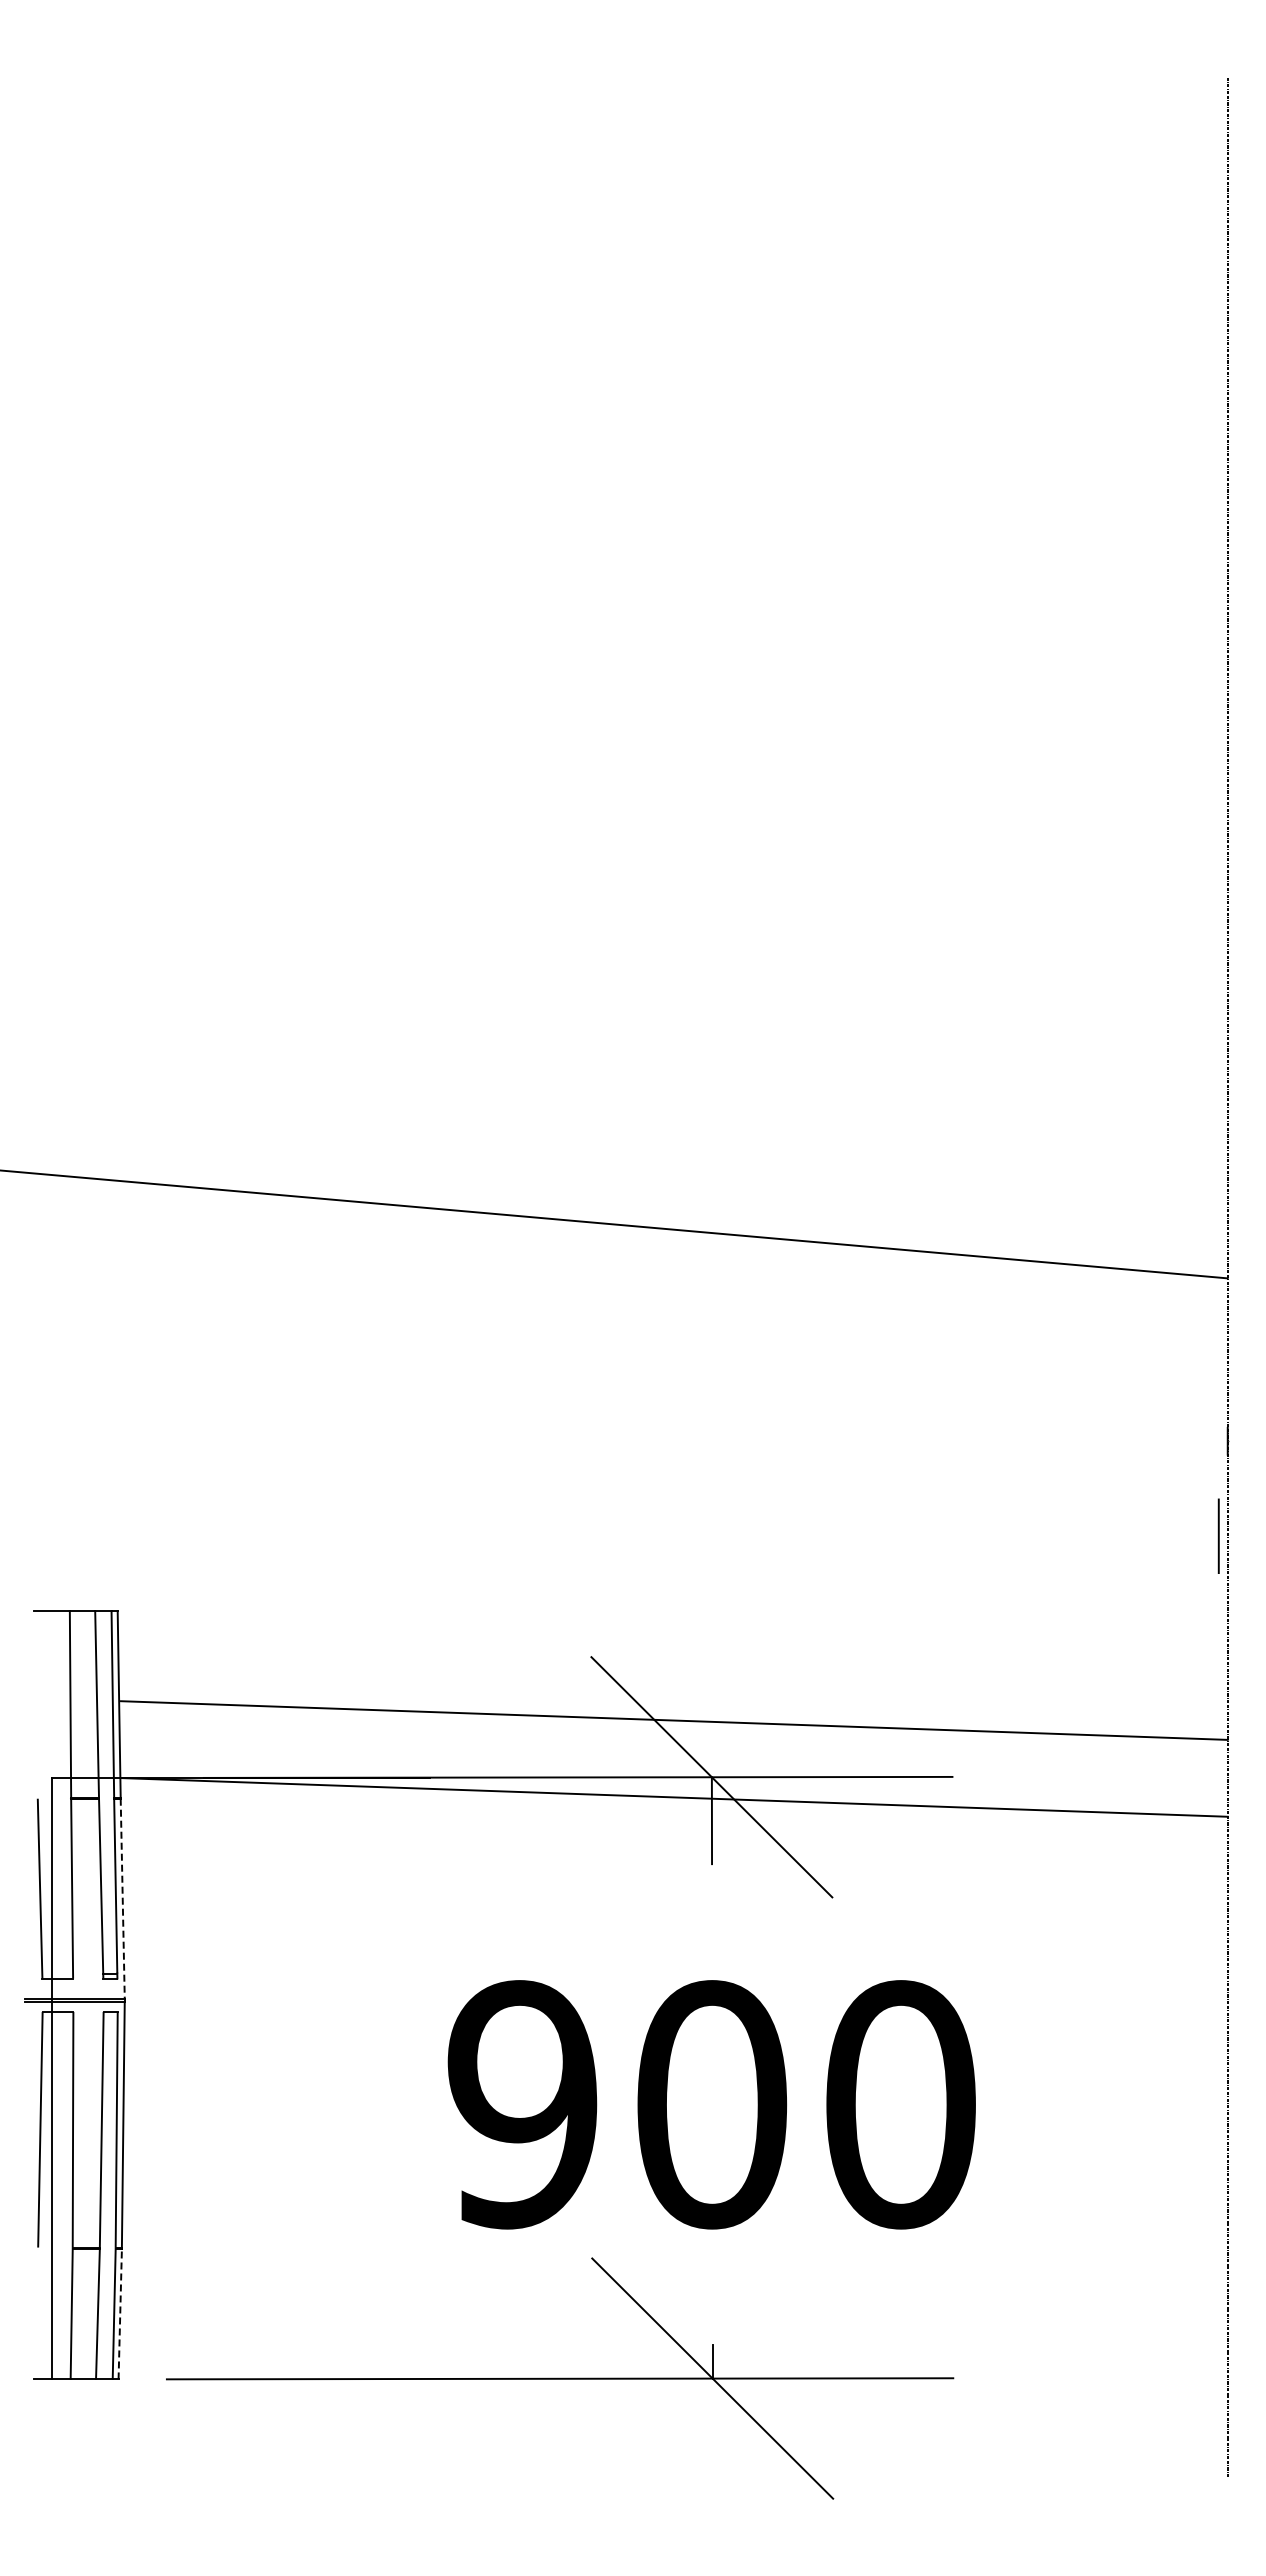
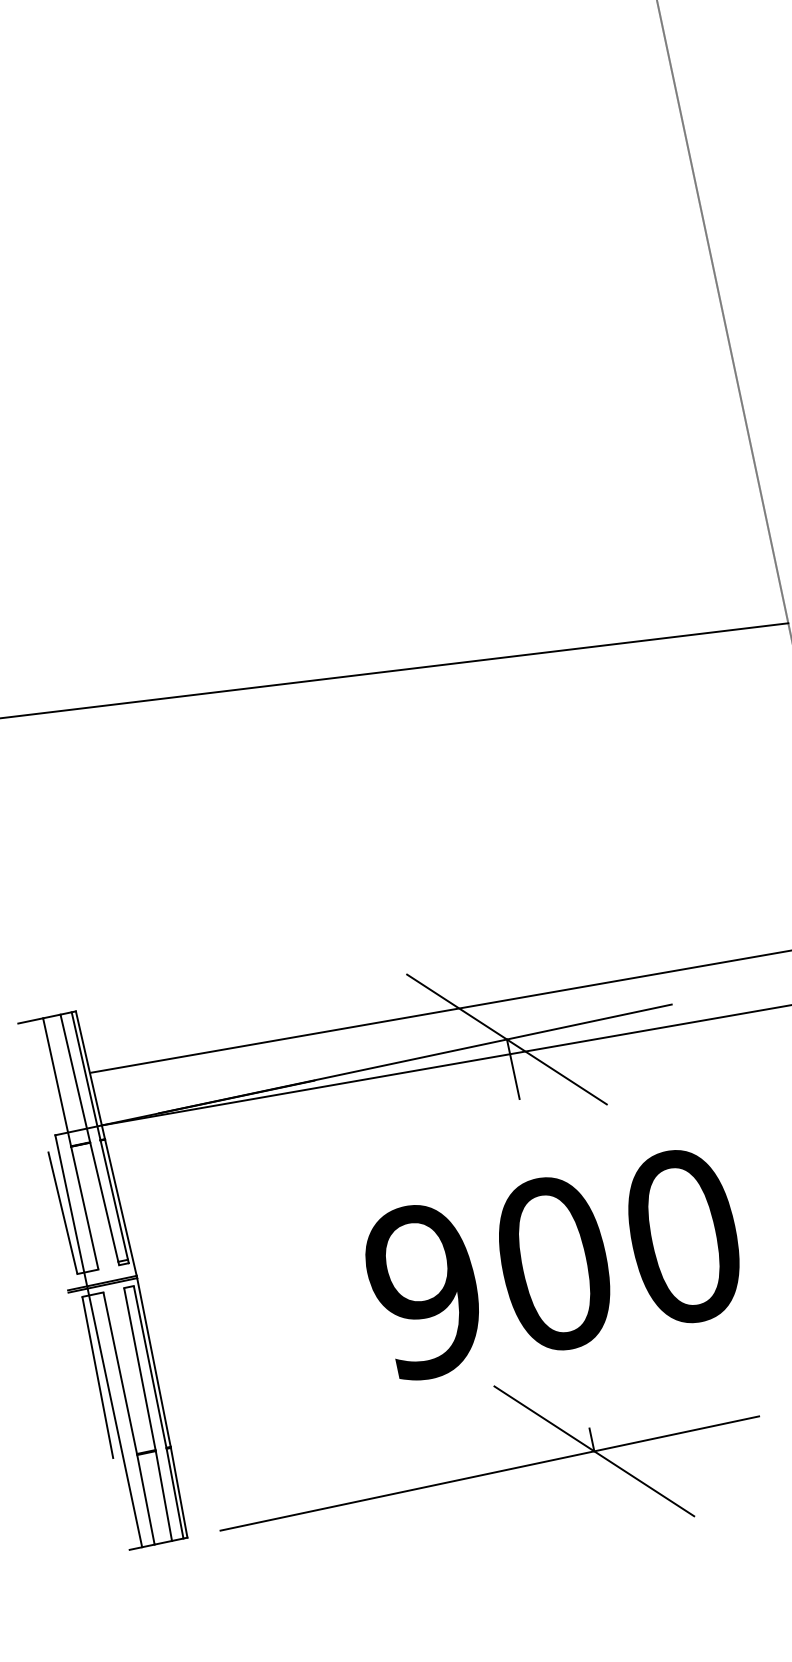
line: (122, 1898) -> (120, 1207), dashed -> solid
line: (120, 2313) -> (179, 1492), dashed -> solid

